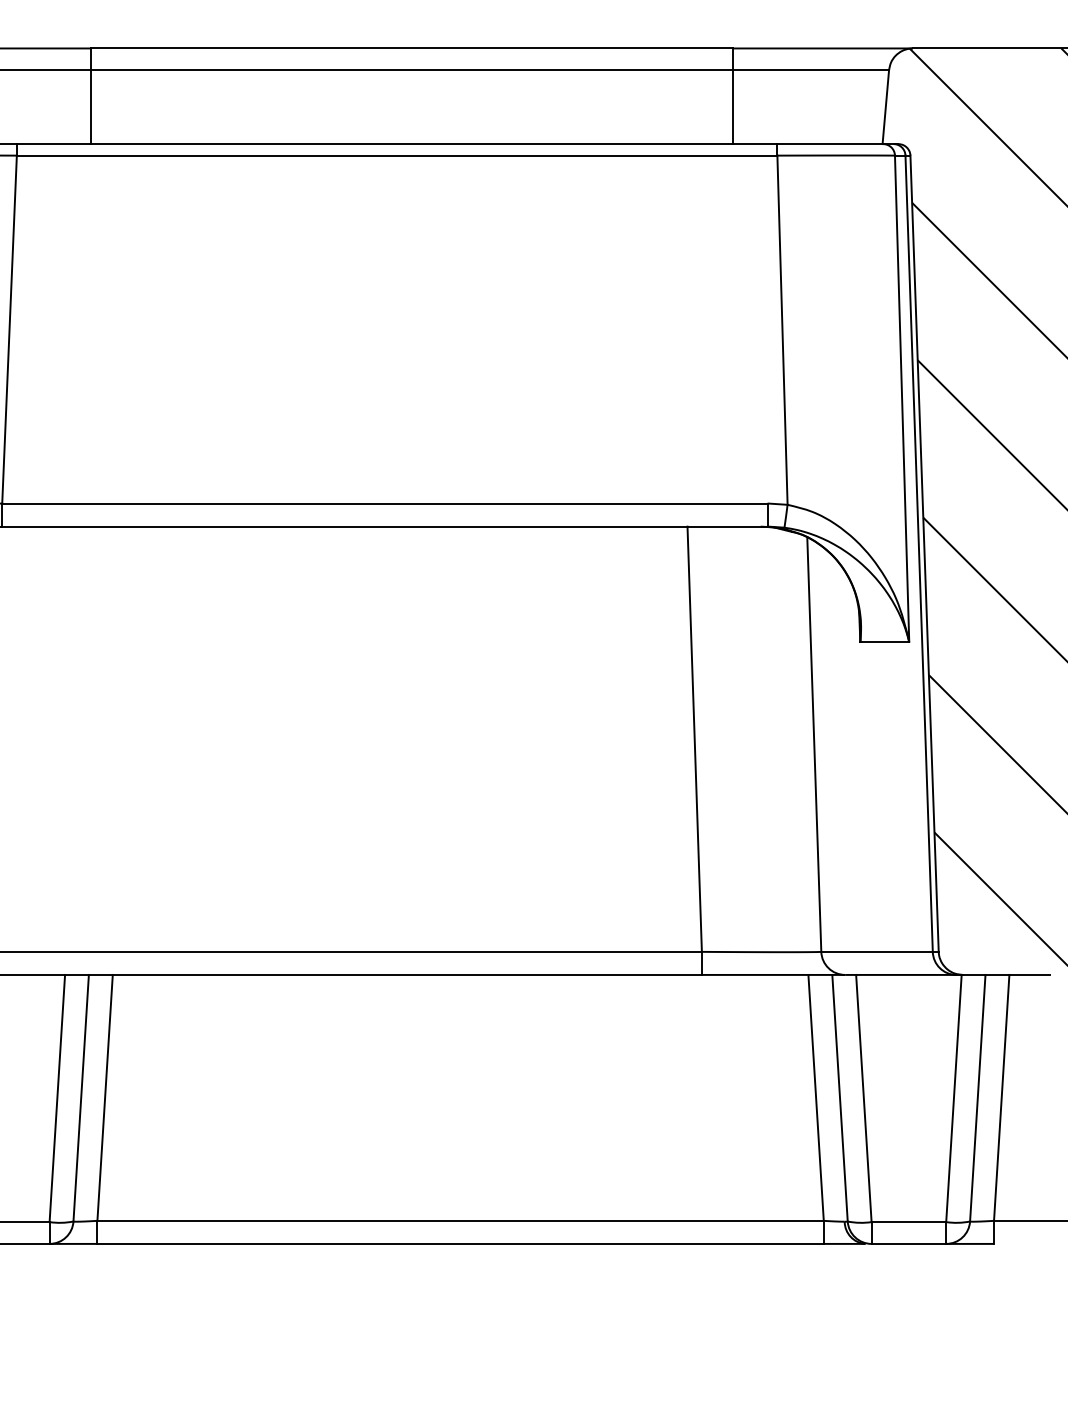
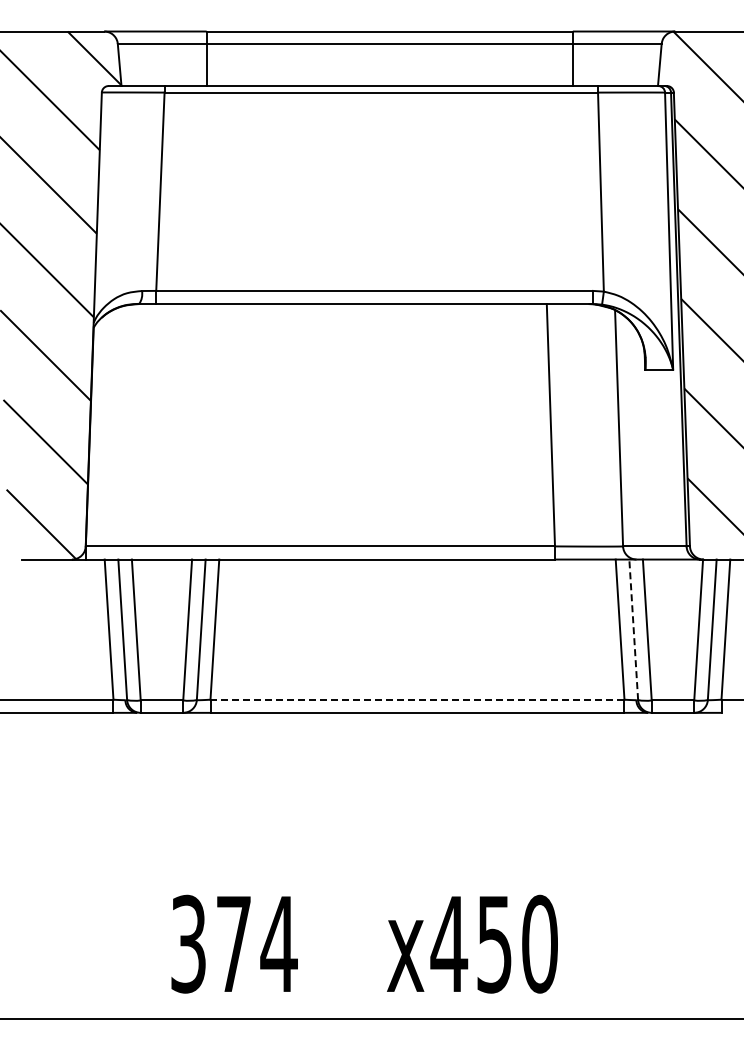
line: (839, 1097) -> (633, 629), solid -> dashed
line: (460, 1220) -> (417, 699), solid -> dashed

